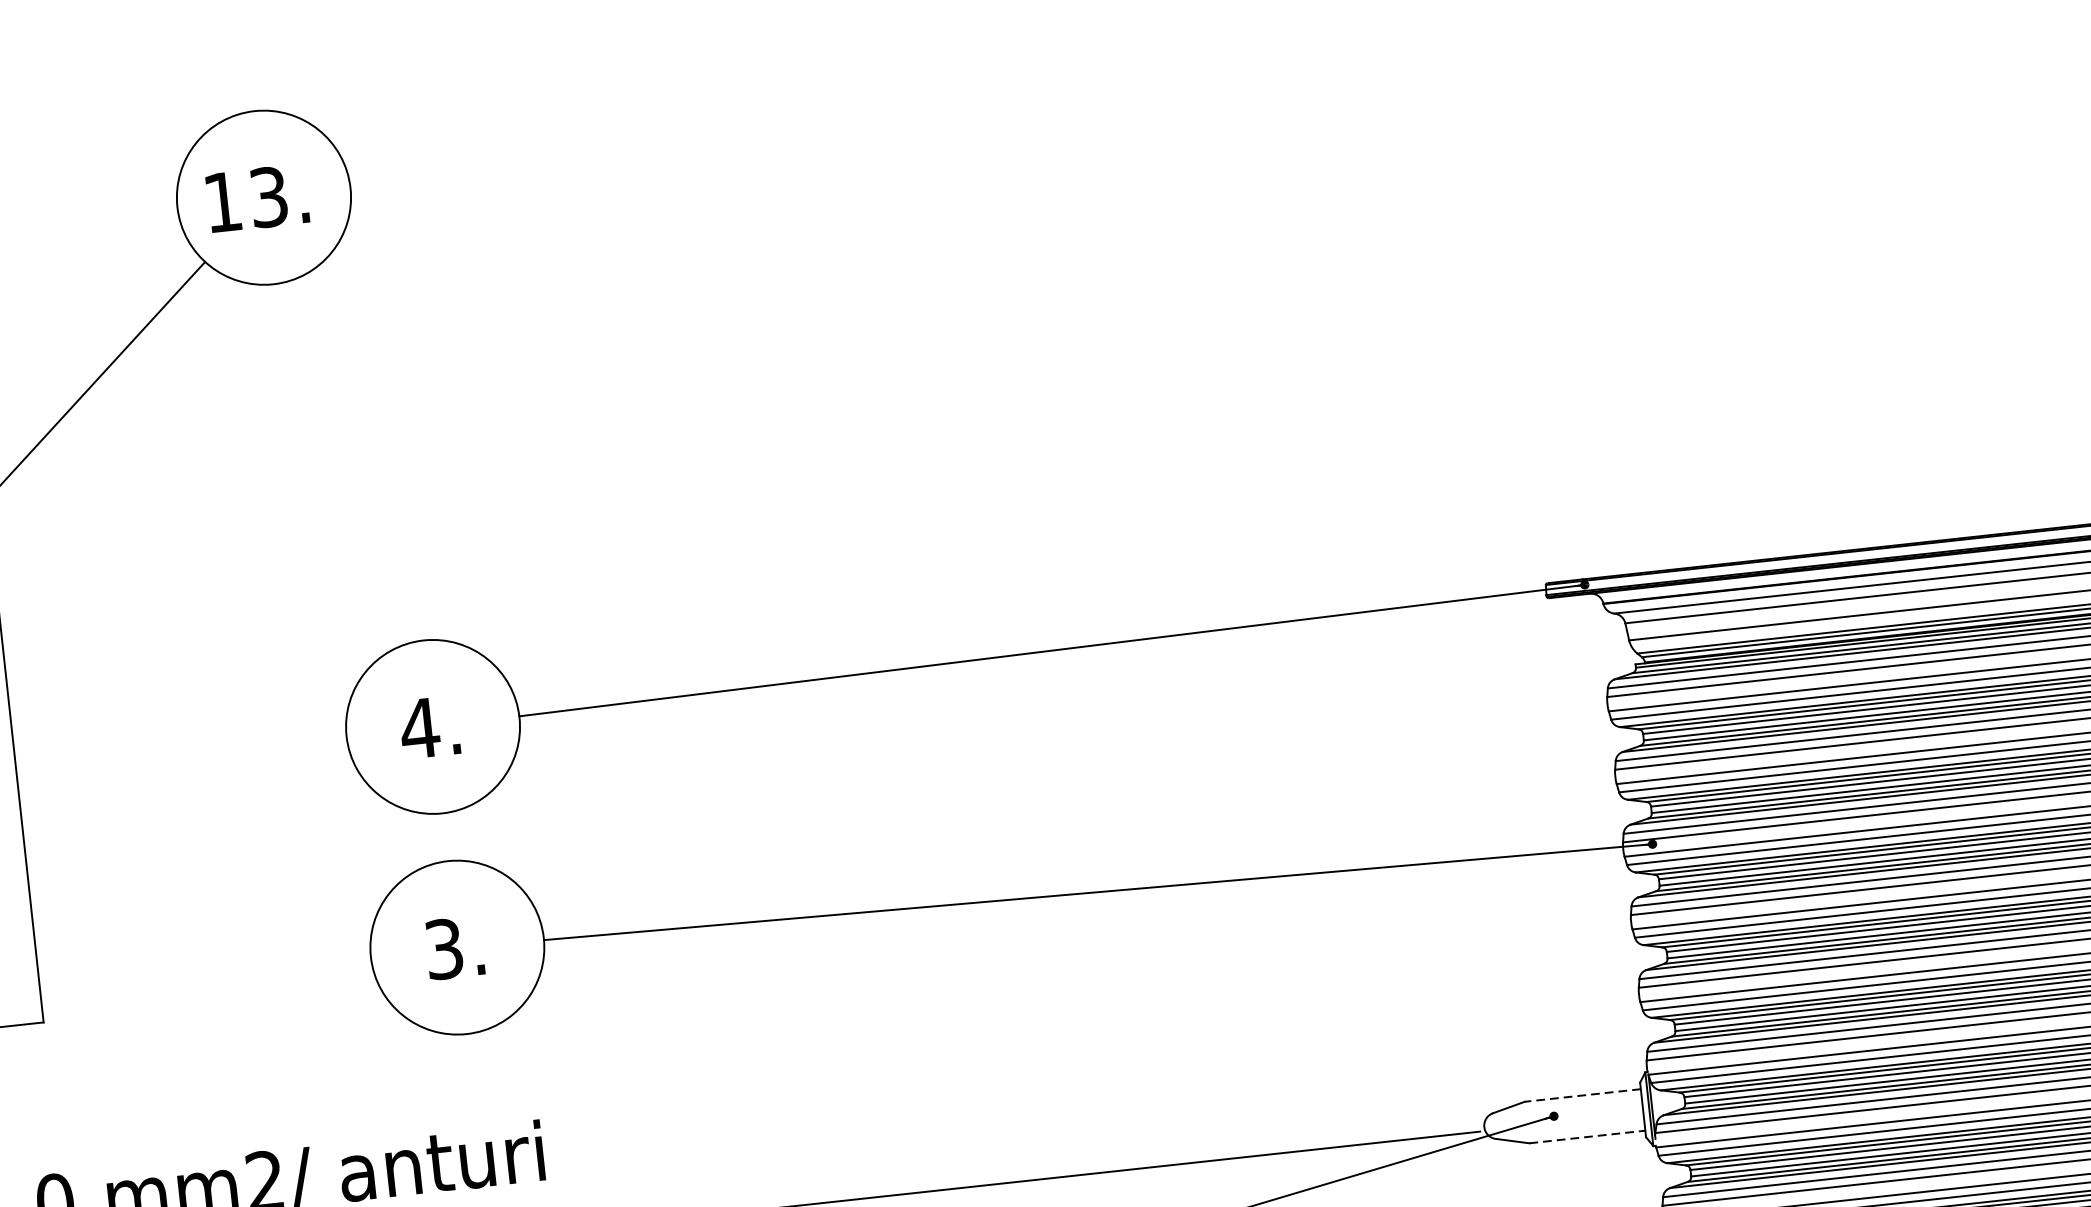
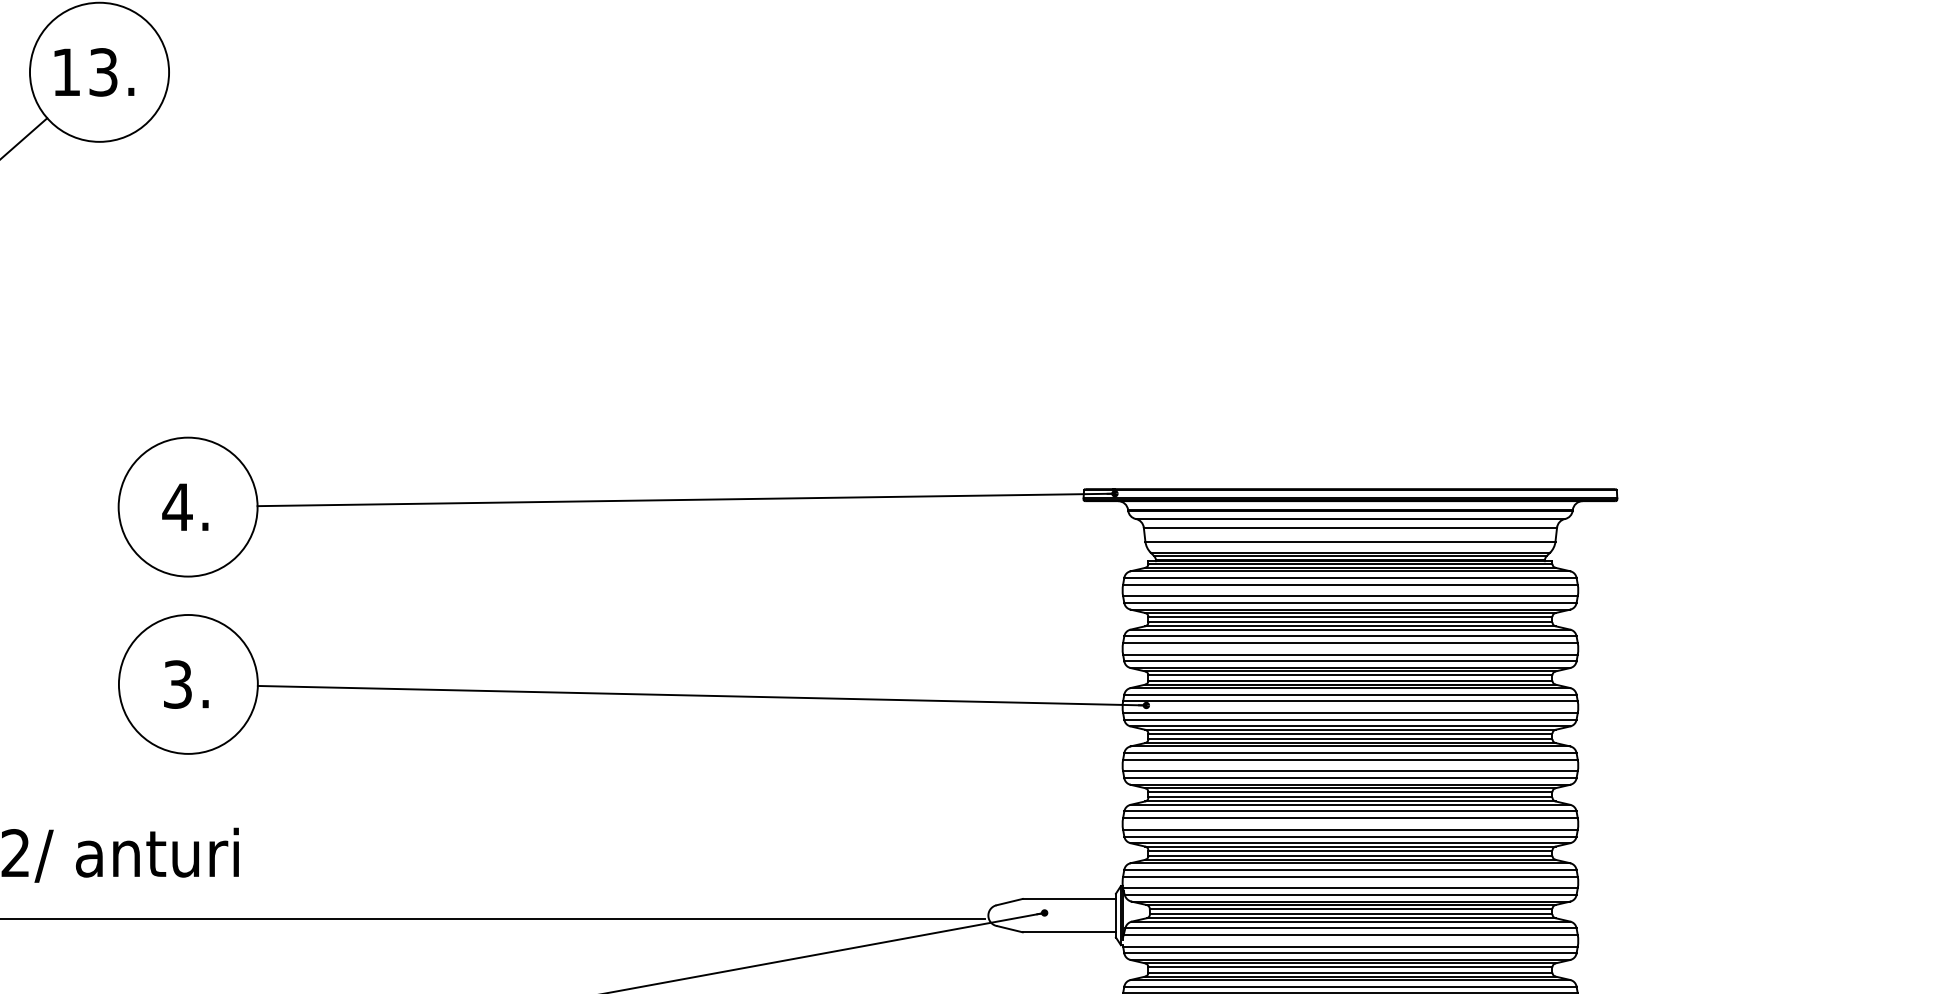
line: (1582, 1094) -> (1069, 898), dashed -> solid
line: (1587, 1137) -> (1069, 932), dashed -> solid

